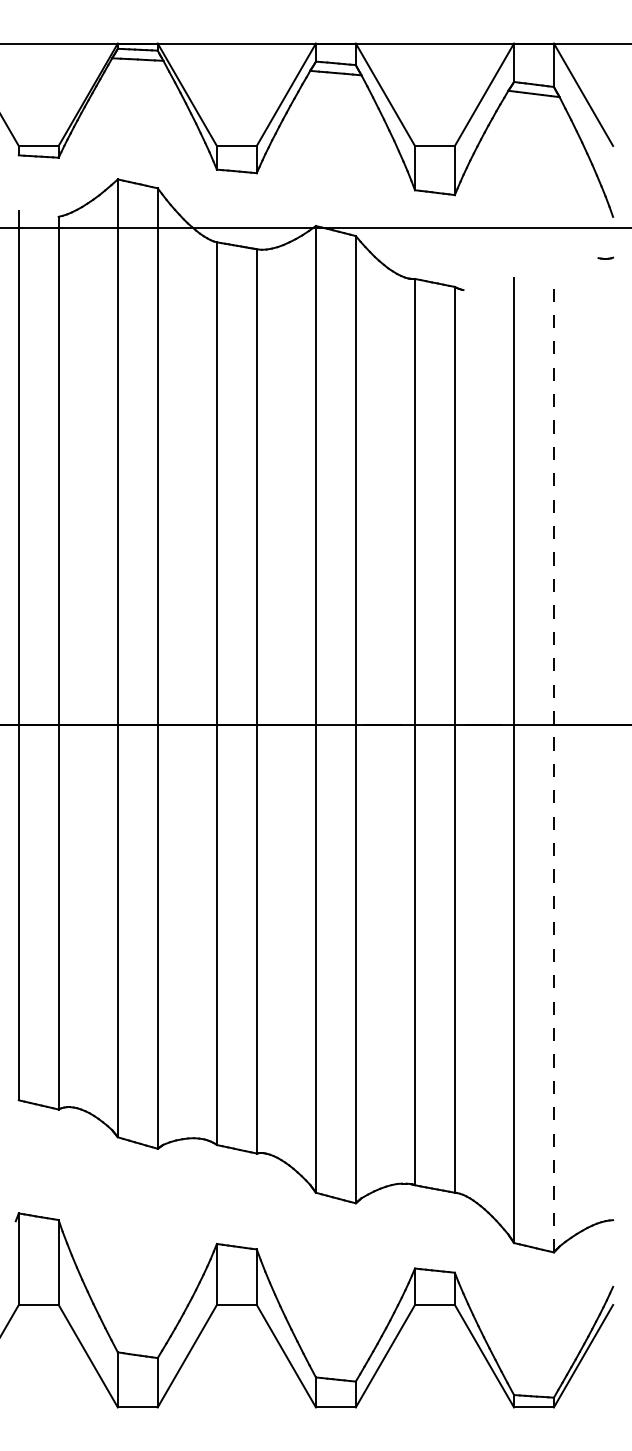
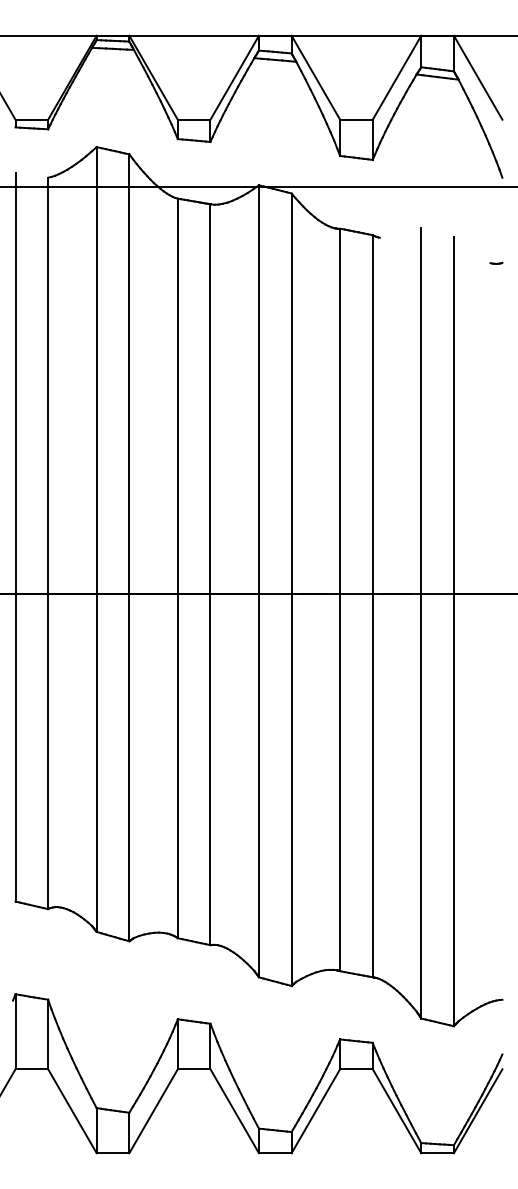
line: (605, 258) -> (496, 263), moved
line: (553, 770) -> (453, 631), dashed -> solid

